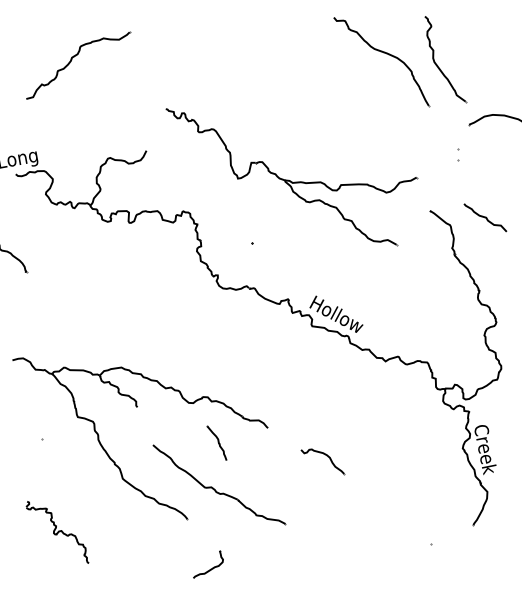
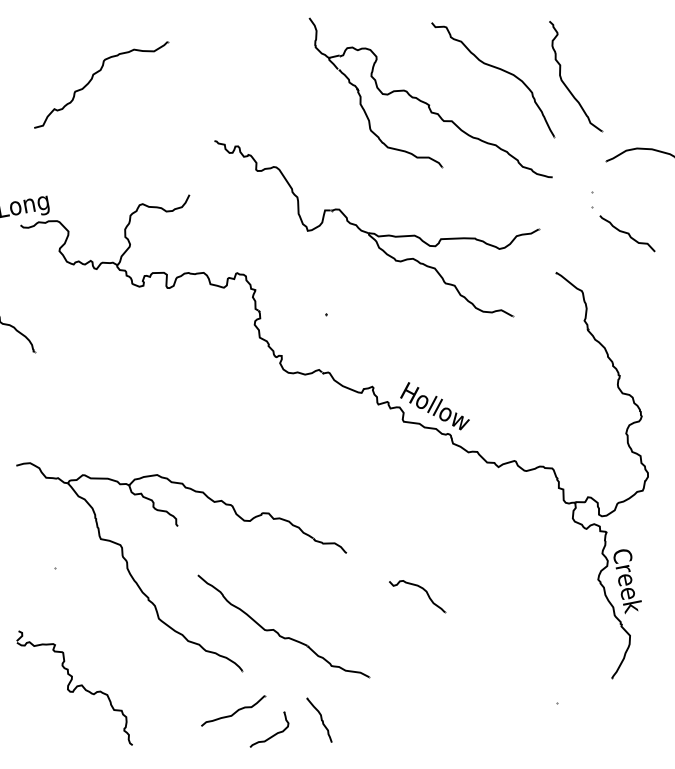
part: (332, 75) -> (429, 97), added
curve: (485, 217) -> (627, 233), moved
part: (216, 442) -> (318, 719), moved
part: (57, 532) -> (74, 688), size x1.43
part: (180, 549) -> (233, 710), added

